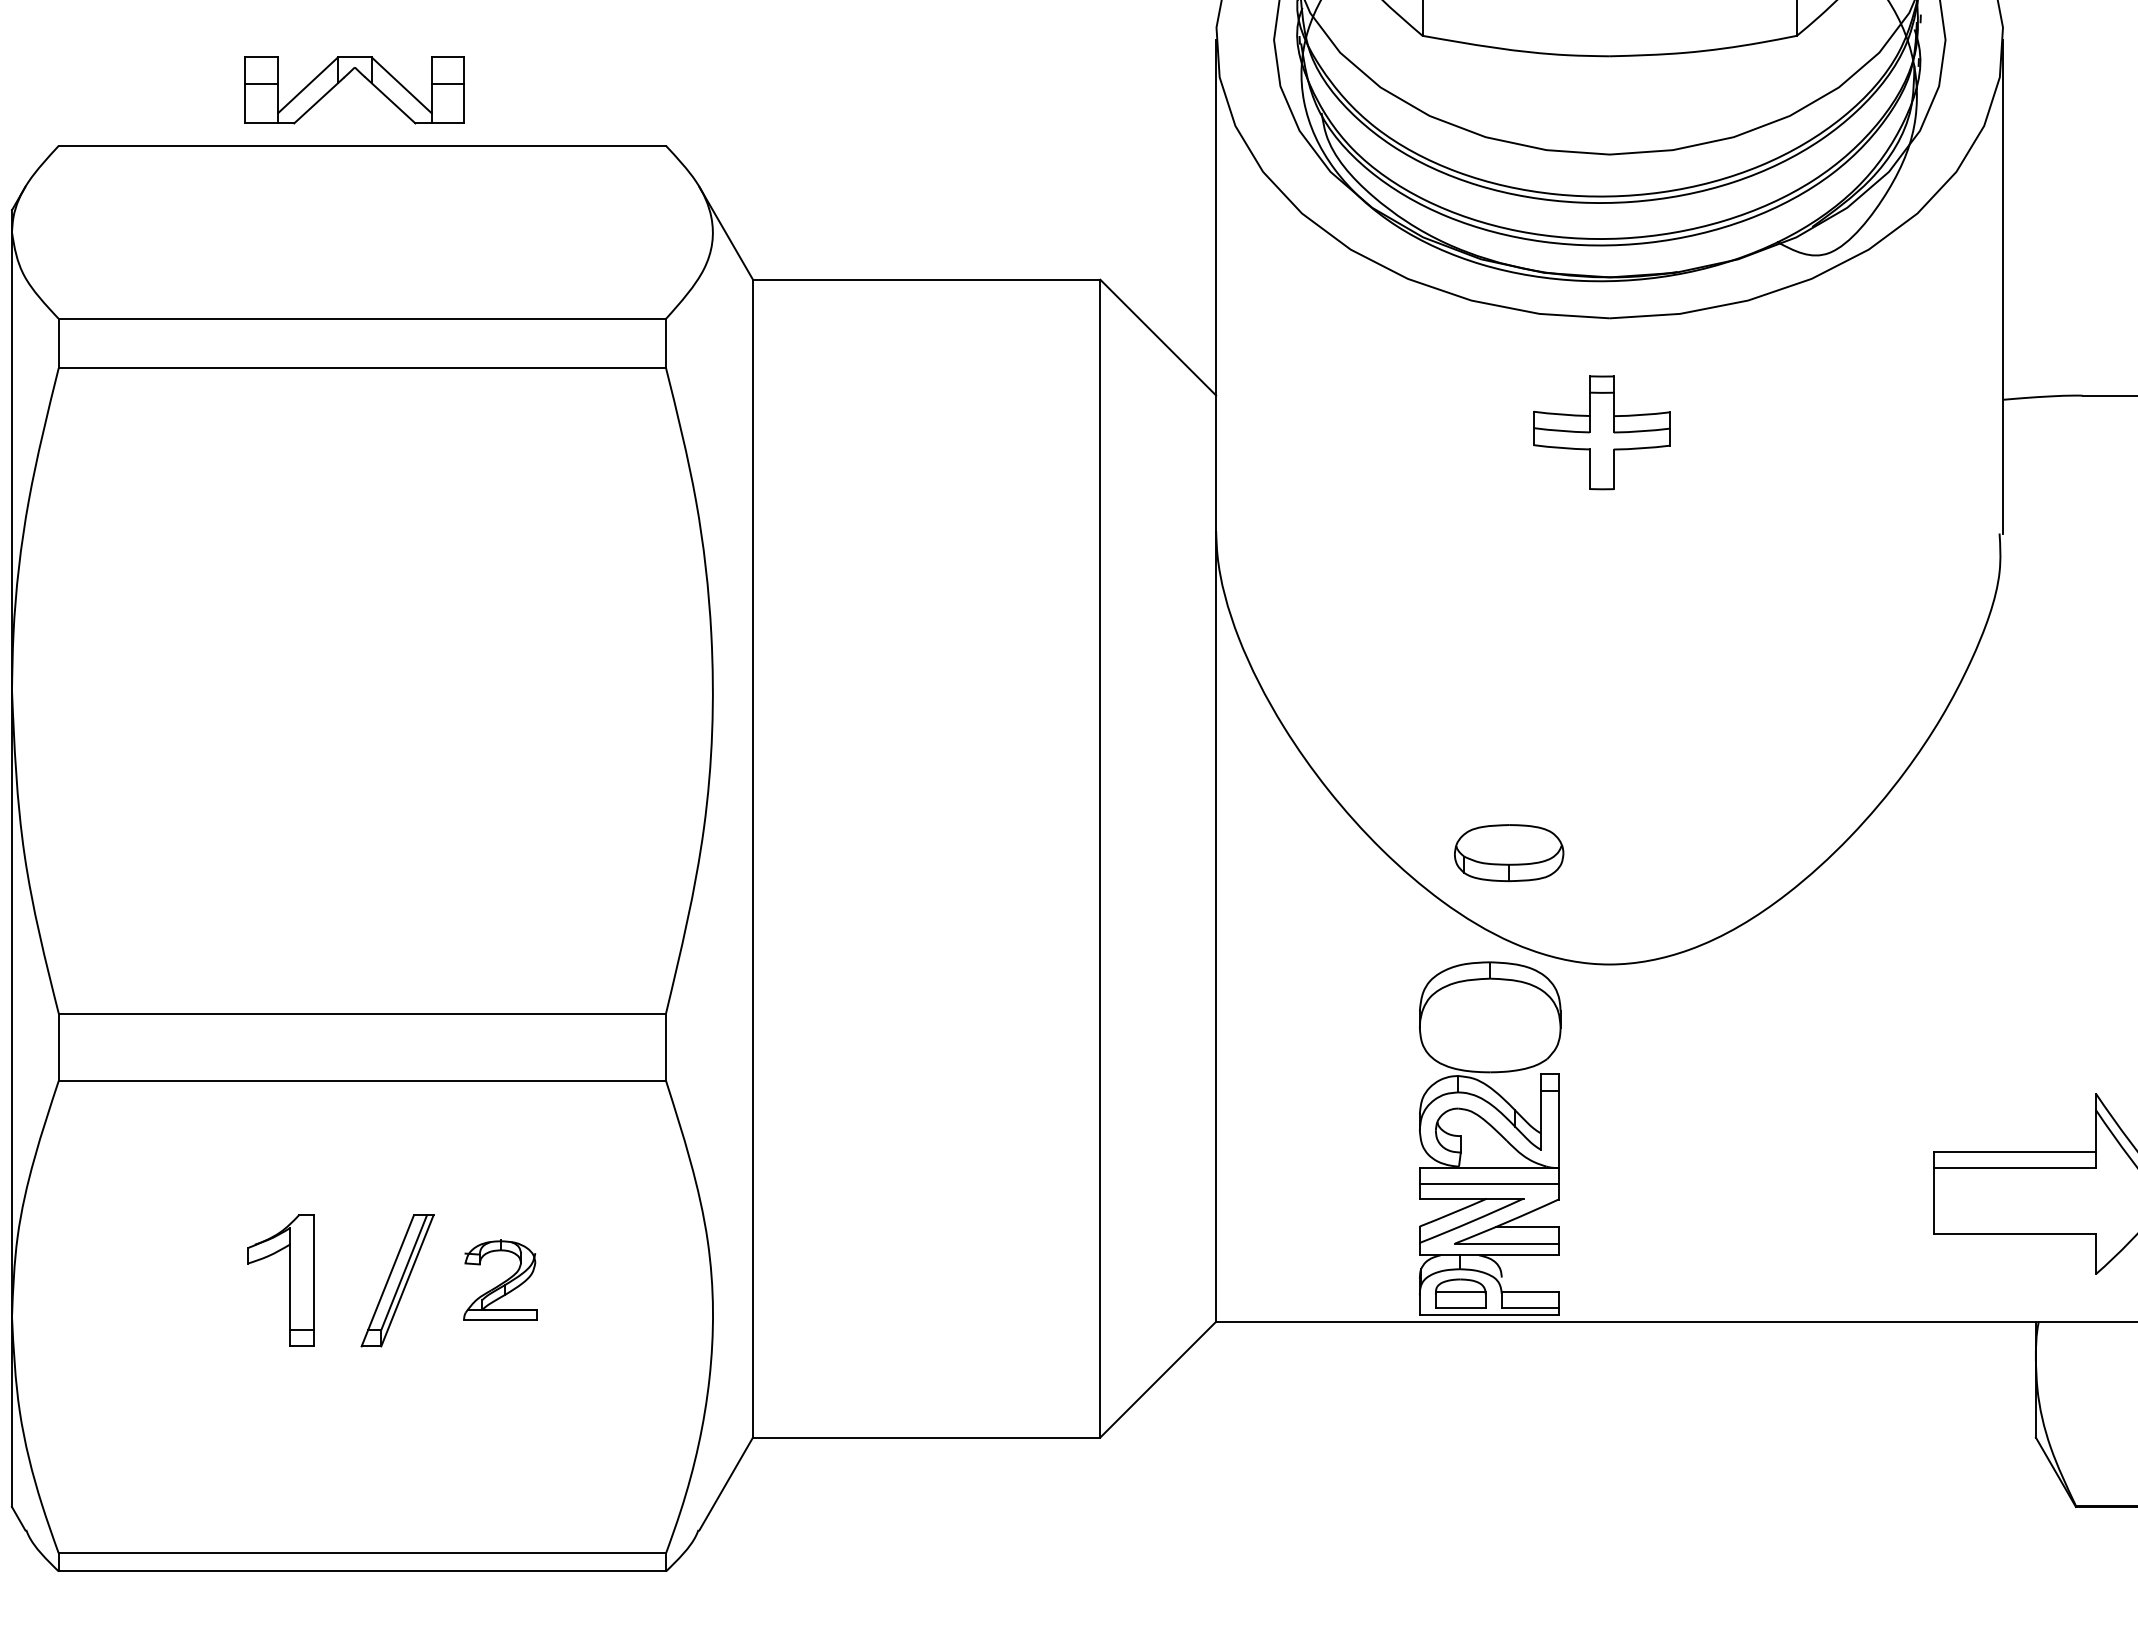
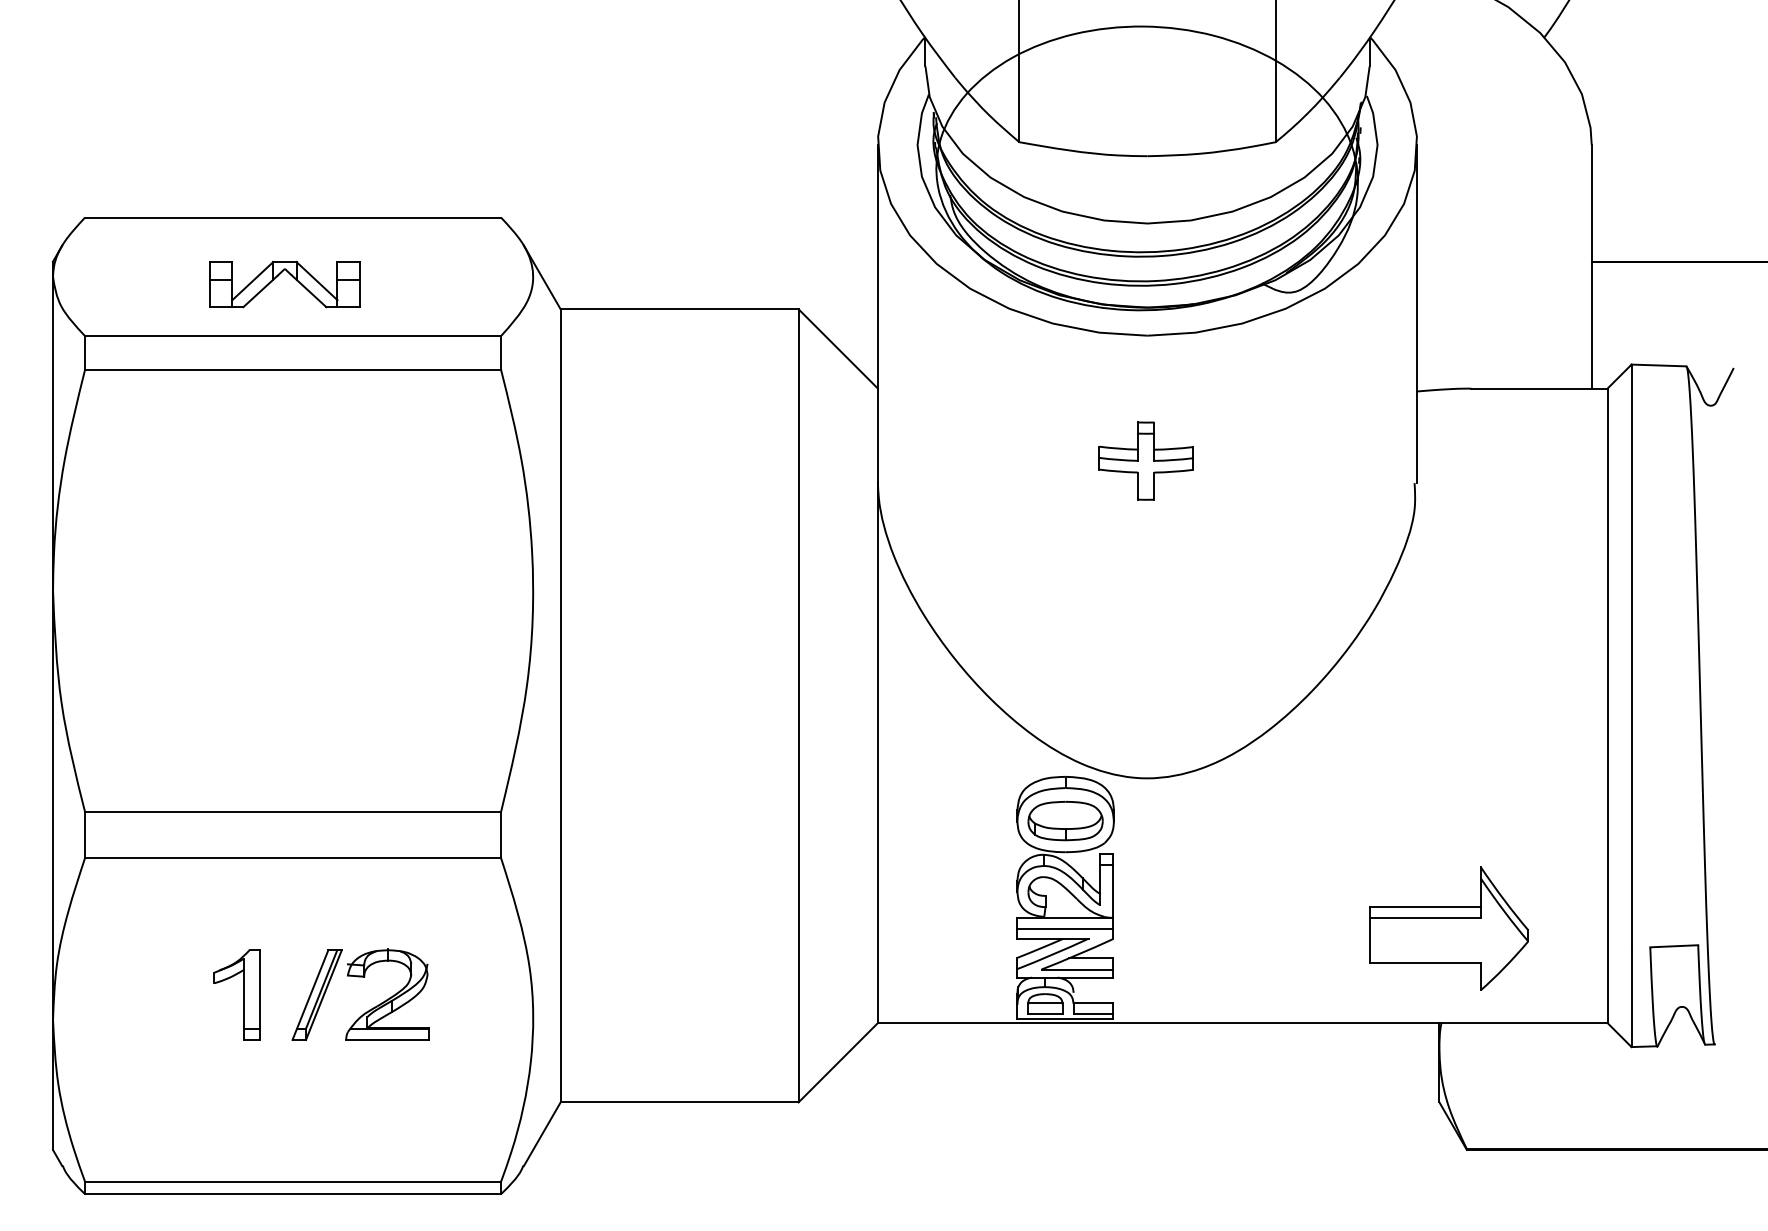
part: (344, 80) -> (277, 277), moved
part: (1600, 431) -> (1145, 460), moved
part: (1508, 853) -> (1065, 821), moved
part: (500, 1280) -> (387, 994), size x1.67

